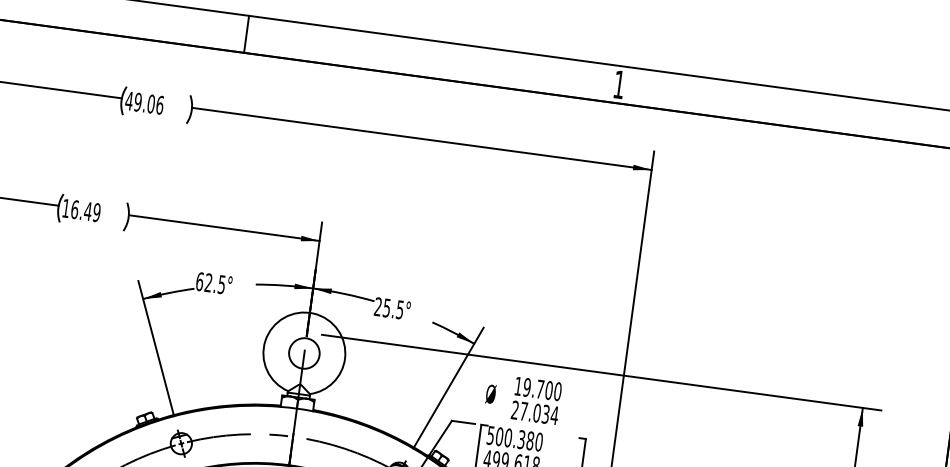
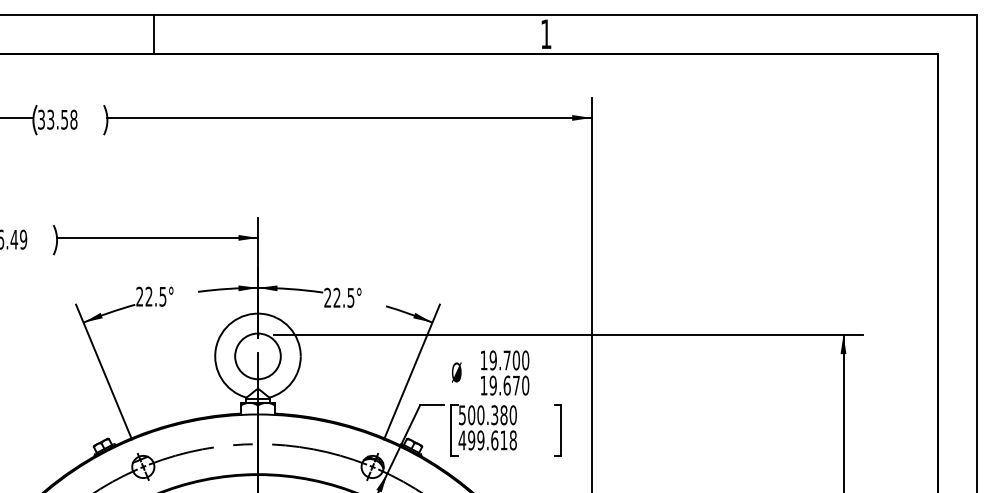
text: (144, 102) -> (57, 119), 49.06 -> 33.58
text: (199, 281) -> (139, 296), 62.5° -> 22.5°
text: (386, 307) -> (336, 297), 25.5° -> 22.5°
circle: (303, 353) -> (257, 356), size x1.43
text: (534, 412) -> (504, 385), 27.034 -> 19.670

